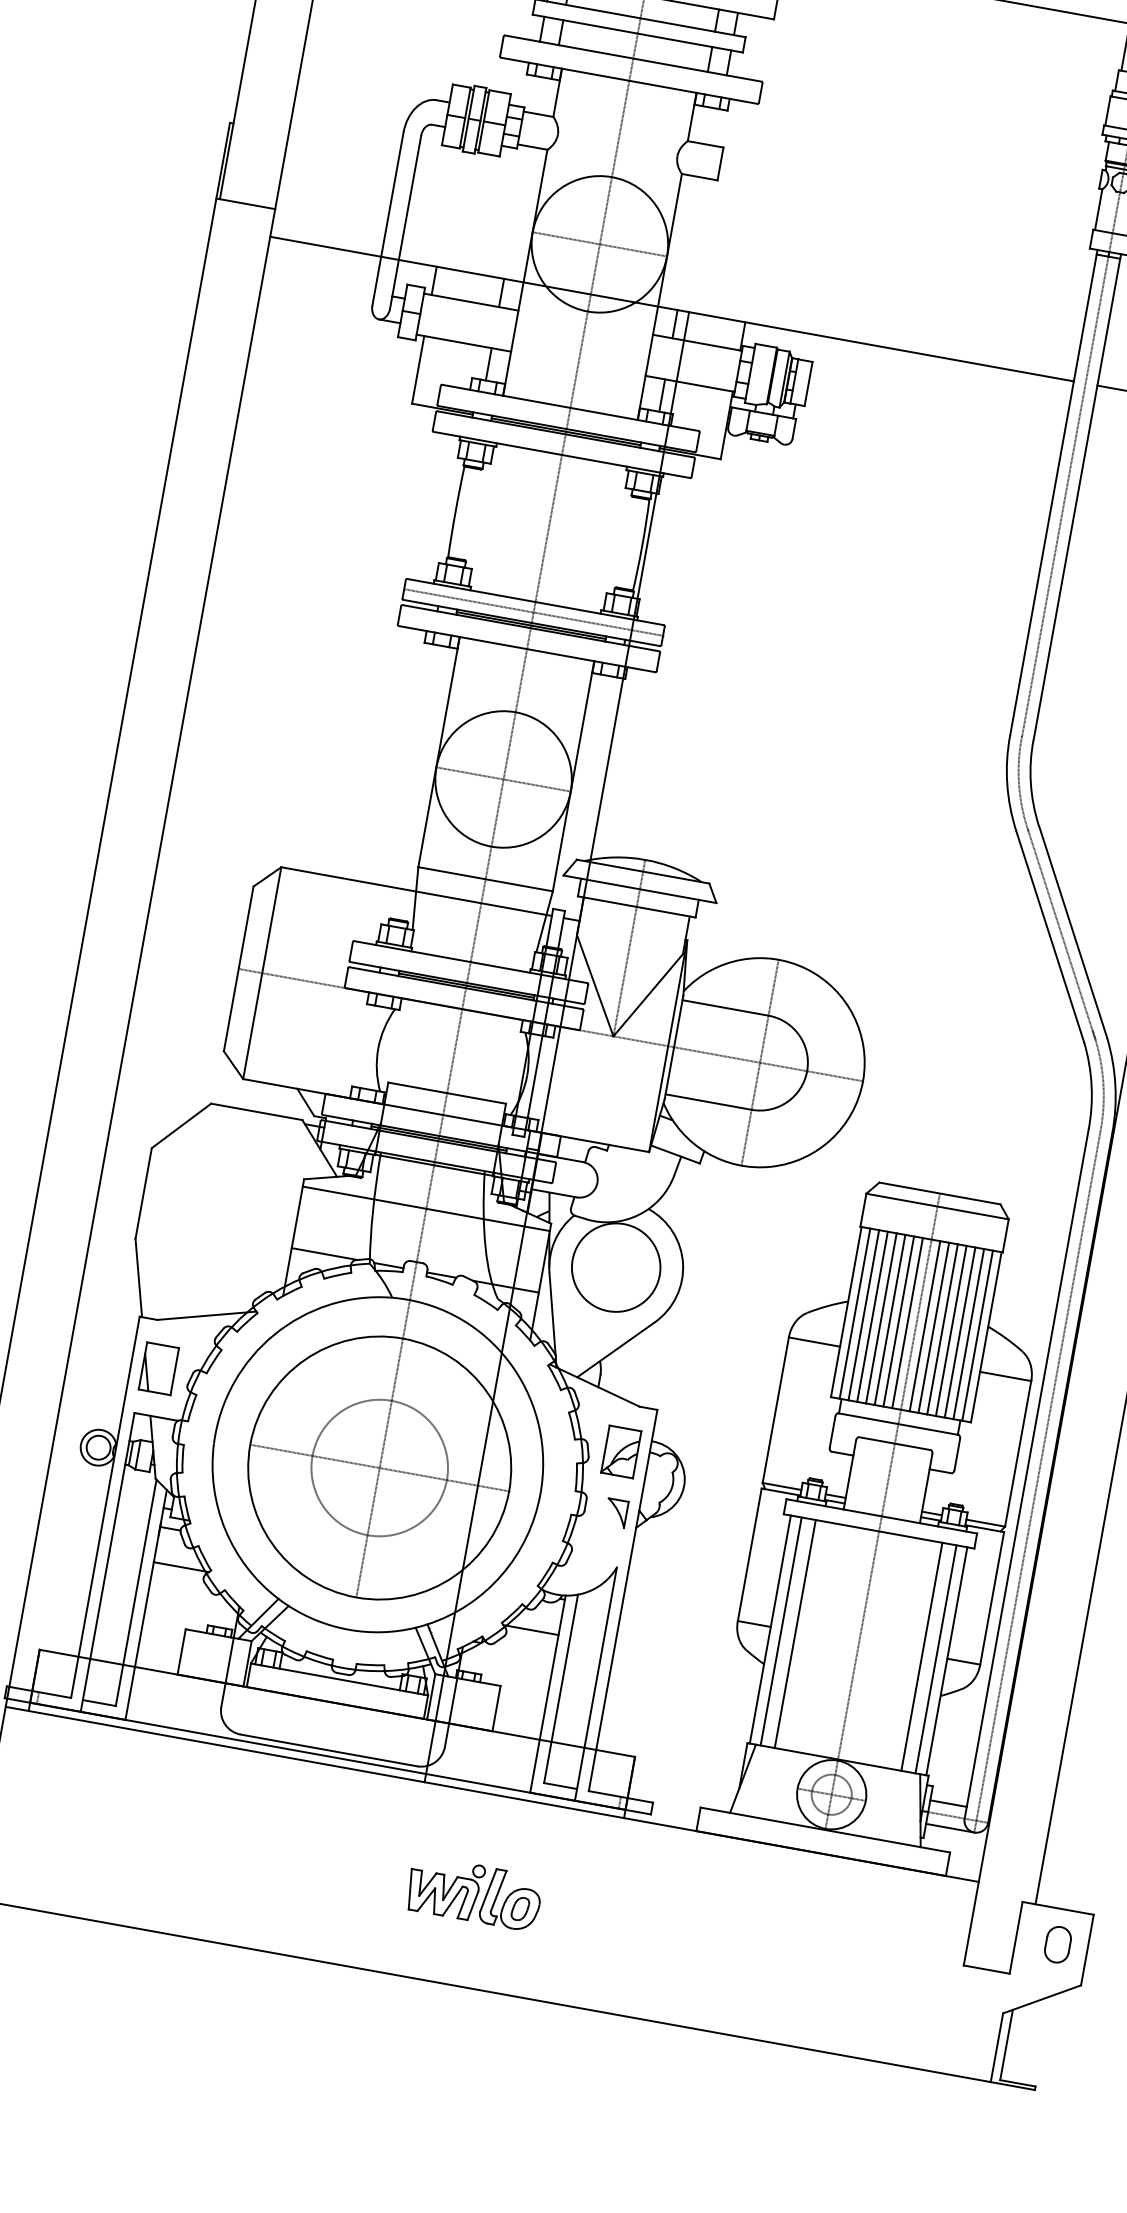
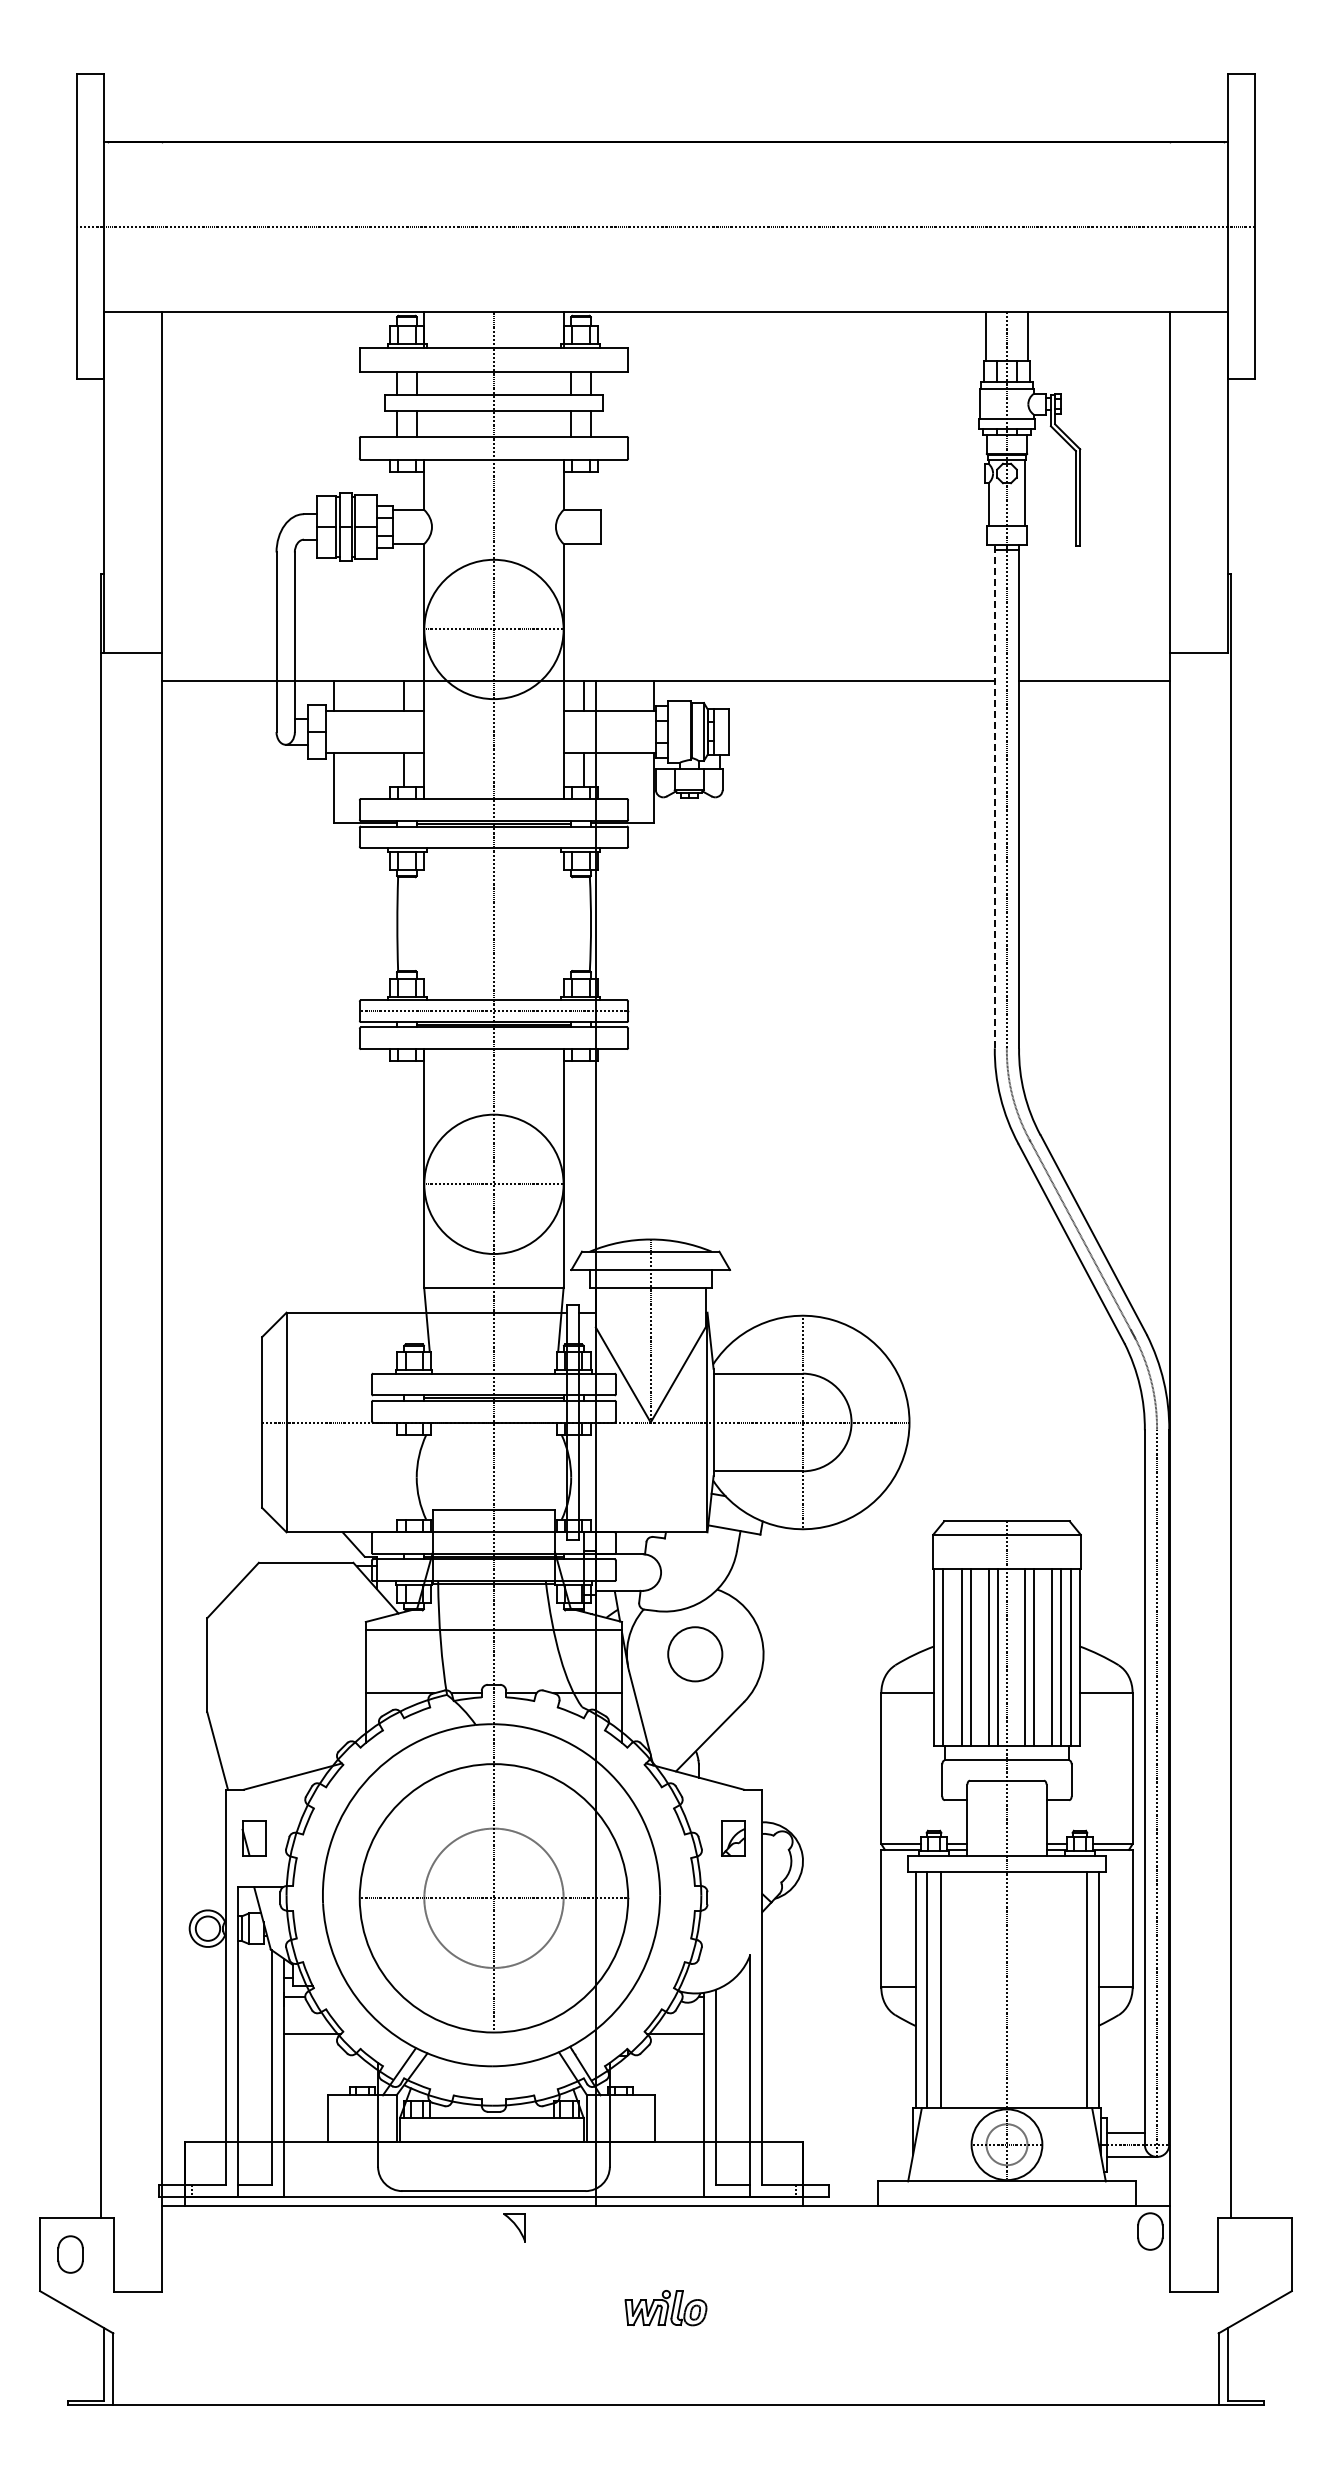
line: (1053, 492) -> (994, 796), solid -> dashed
circle: (616, 1267) -> (695, 1654), size x0.6
line: (863, 1315) -> (952, 1657), removed
line: (889, 1320) -> (979, 1657), removed
line: (925, 1326) -> (1016, 1657), removed
line: (951, 1331) -> (1043, 1657), removed
part: (158, 1368) -> (253, 1838), size x0.7
part: (621, 1451) -> (733, 1838), size x0.7
part: (616, 1512) -> (514, 2227), moved
line: (921, 1656) -> (1072, 1989), removed
part: (474, 1892) -> (665, 2307), size x0.6
part: (1058, 1944) -> (1150, 2231), moved

